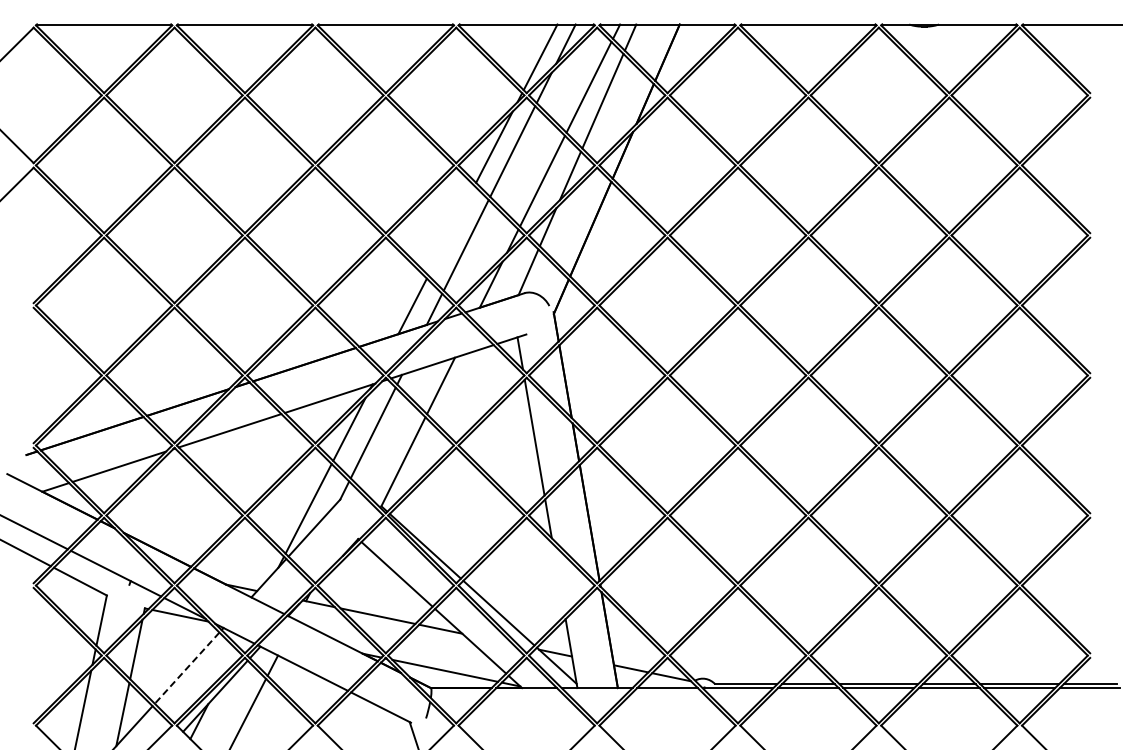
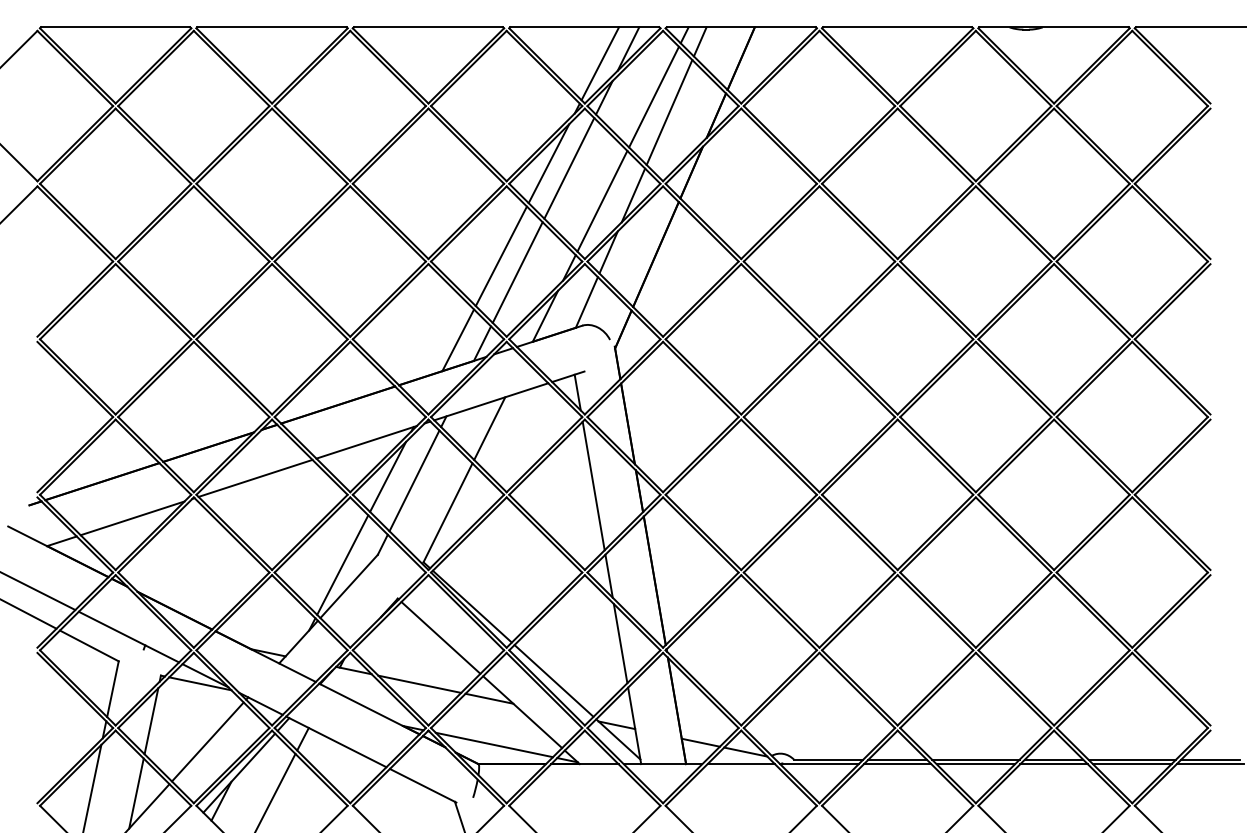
line: (451, 230) -> (501, 256), added
line: (558, 579) -> (620, 643), added
line: (186, 668) -> (207, 742), dashed -> solid

